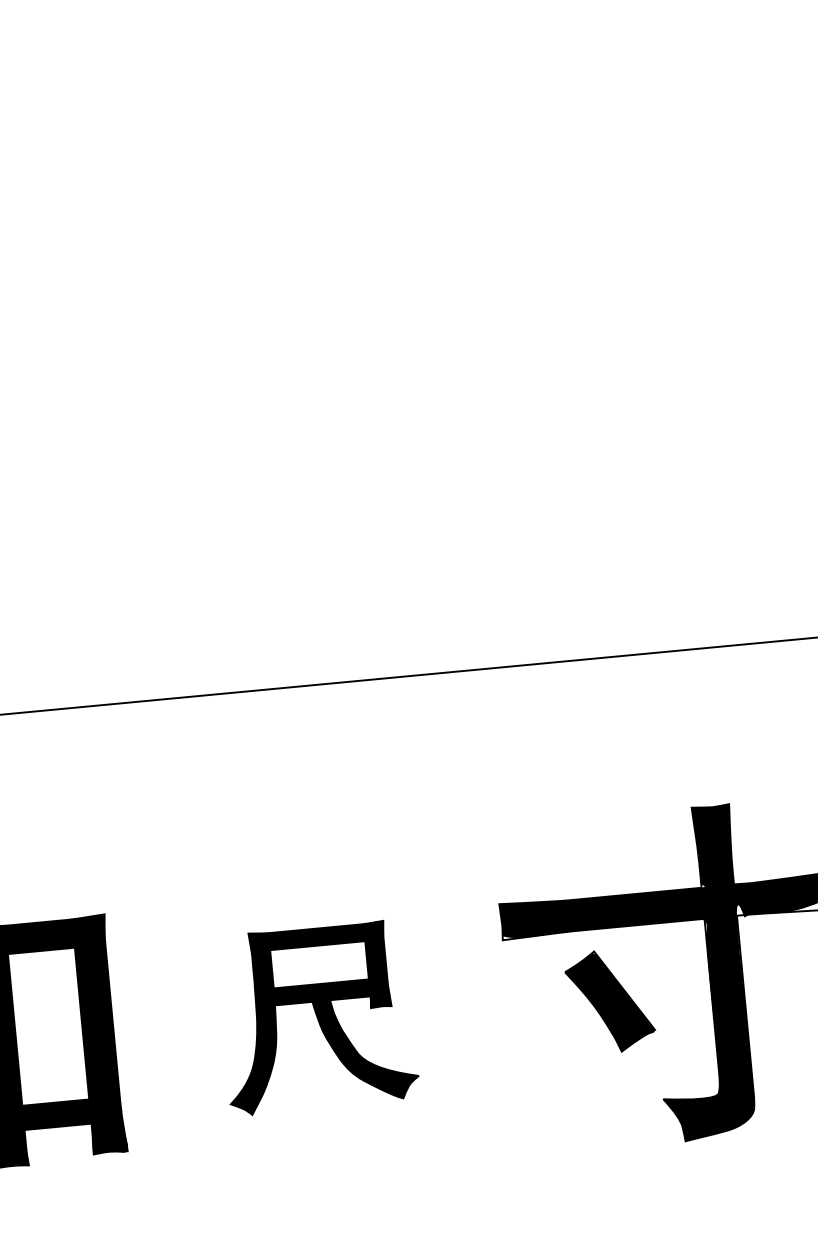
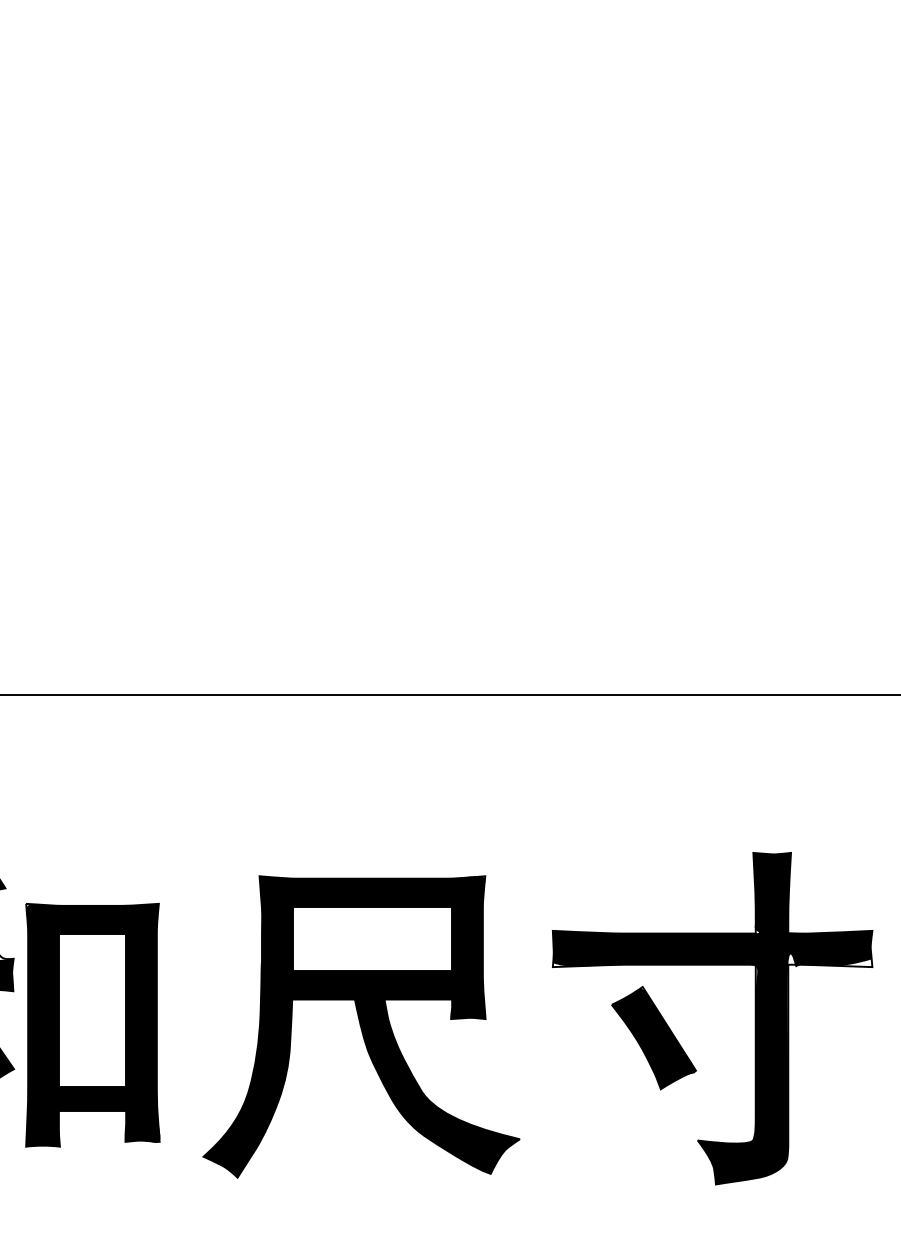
part: (317, 1017) -> (361, 1026), size x1.67

